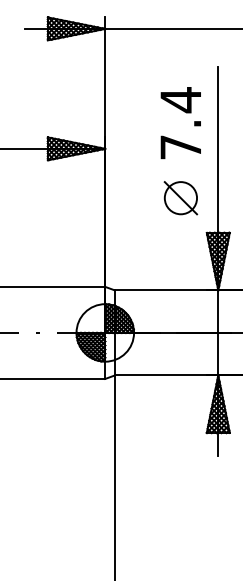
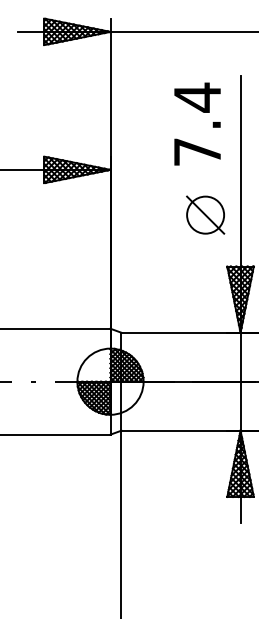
text: (180, 123) -> (197, 124), moved
part: (180, 198) -> (205, 215), moved

